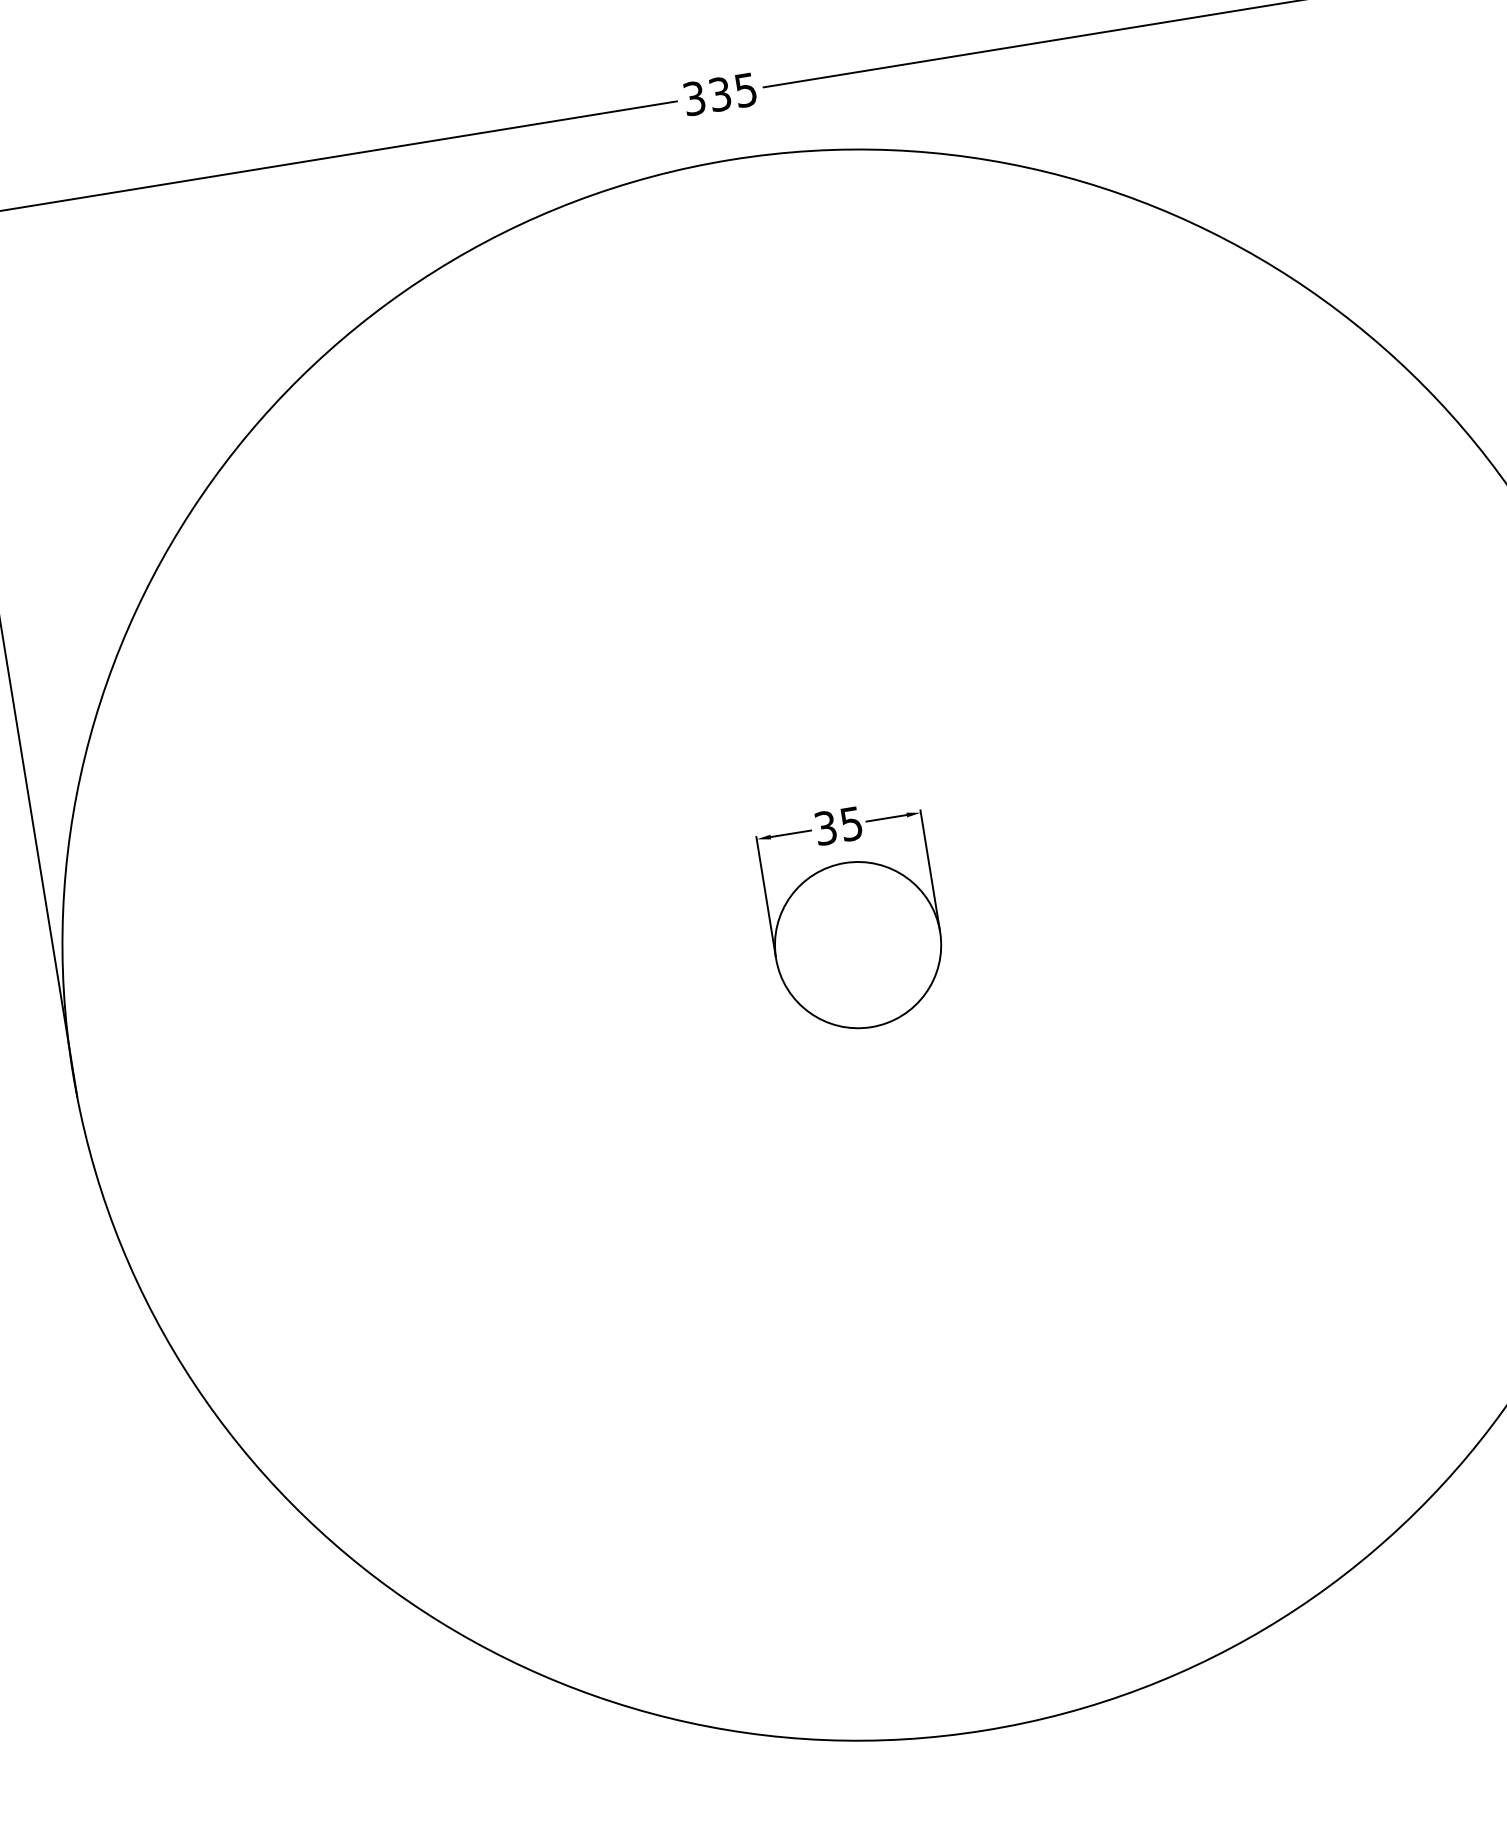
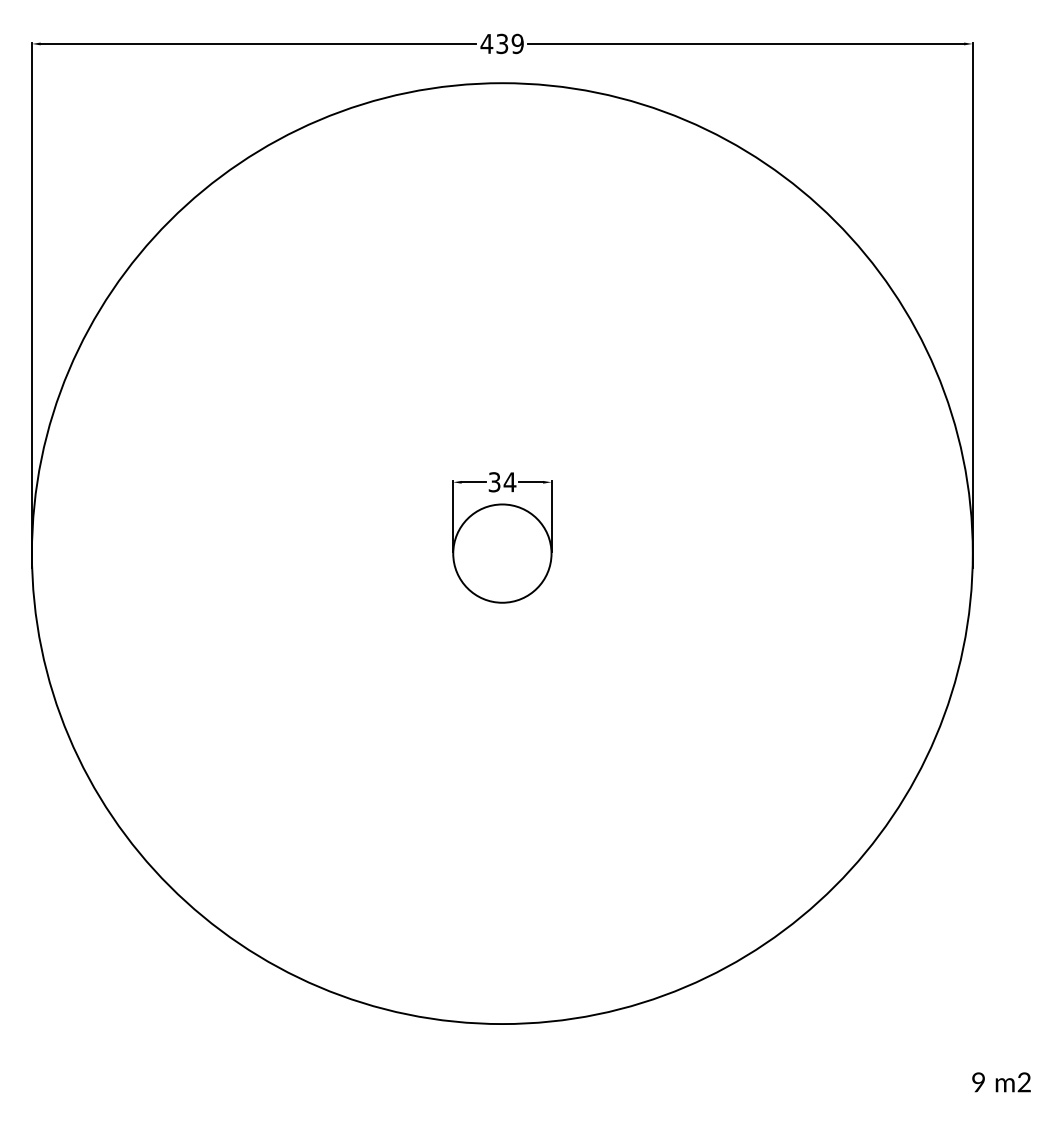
text: (718, 93) -> (501, 43), 335 -> 439
text: (850, 824) -> (509, 482), 35 -> 34

